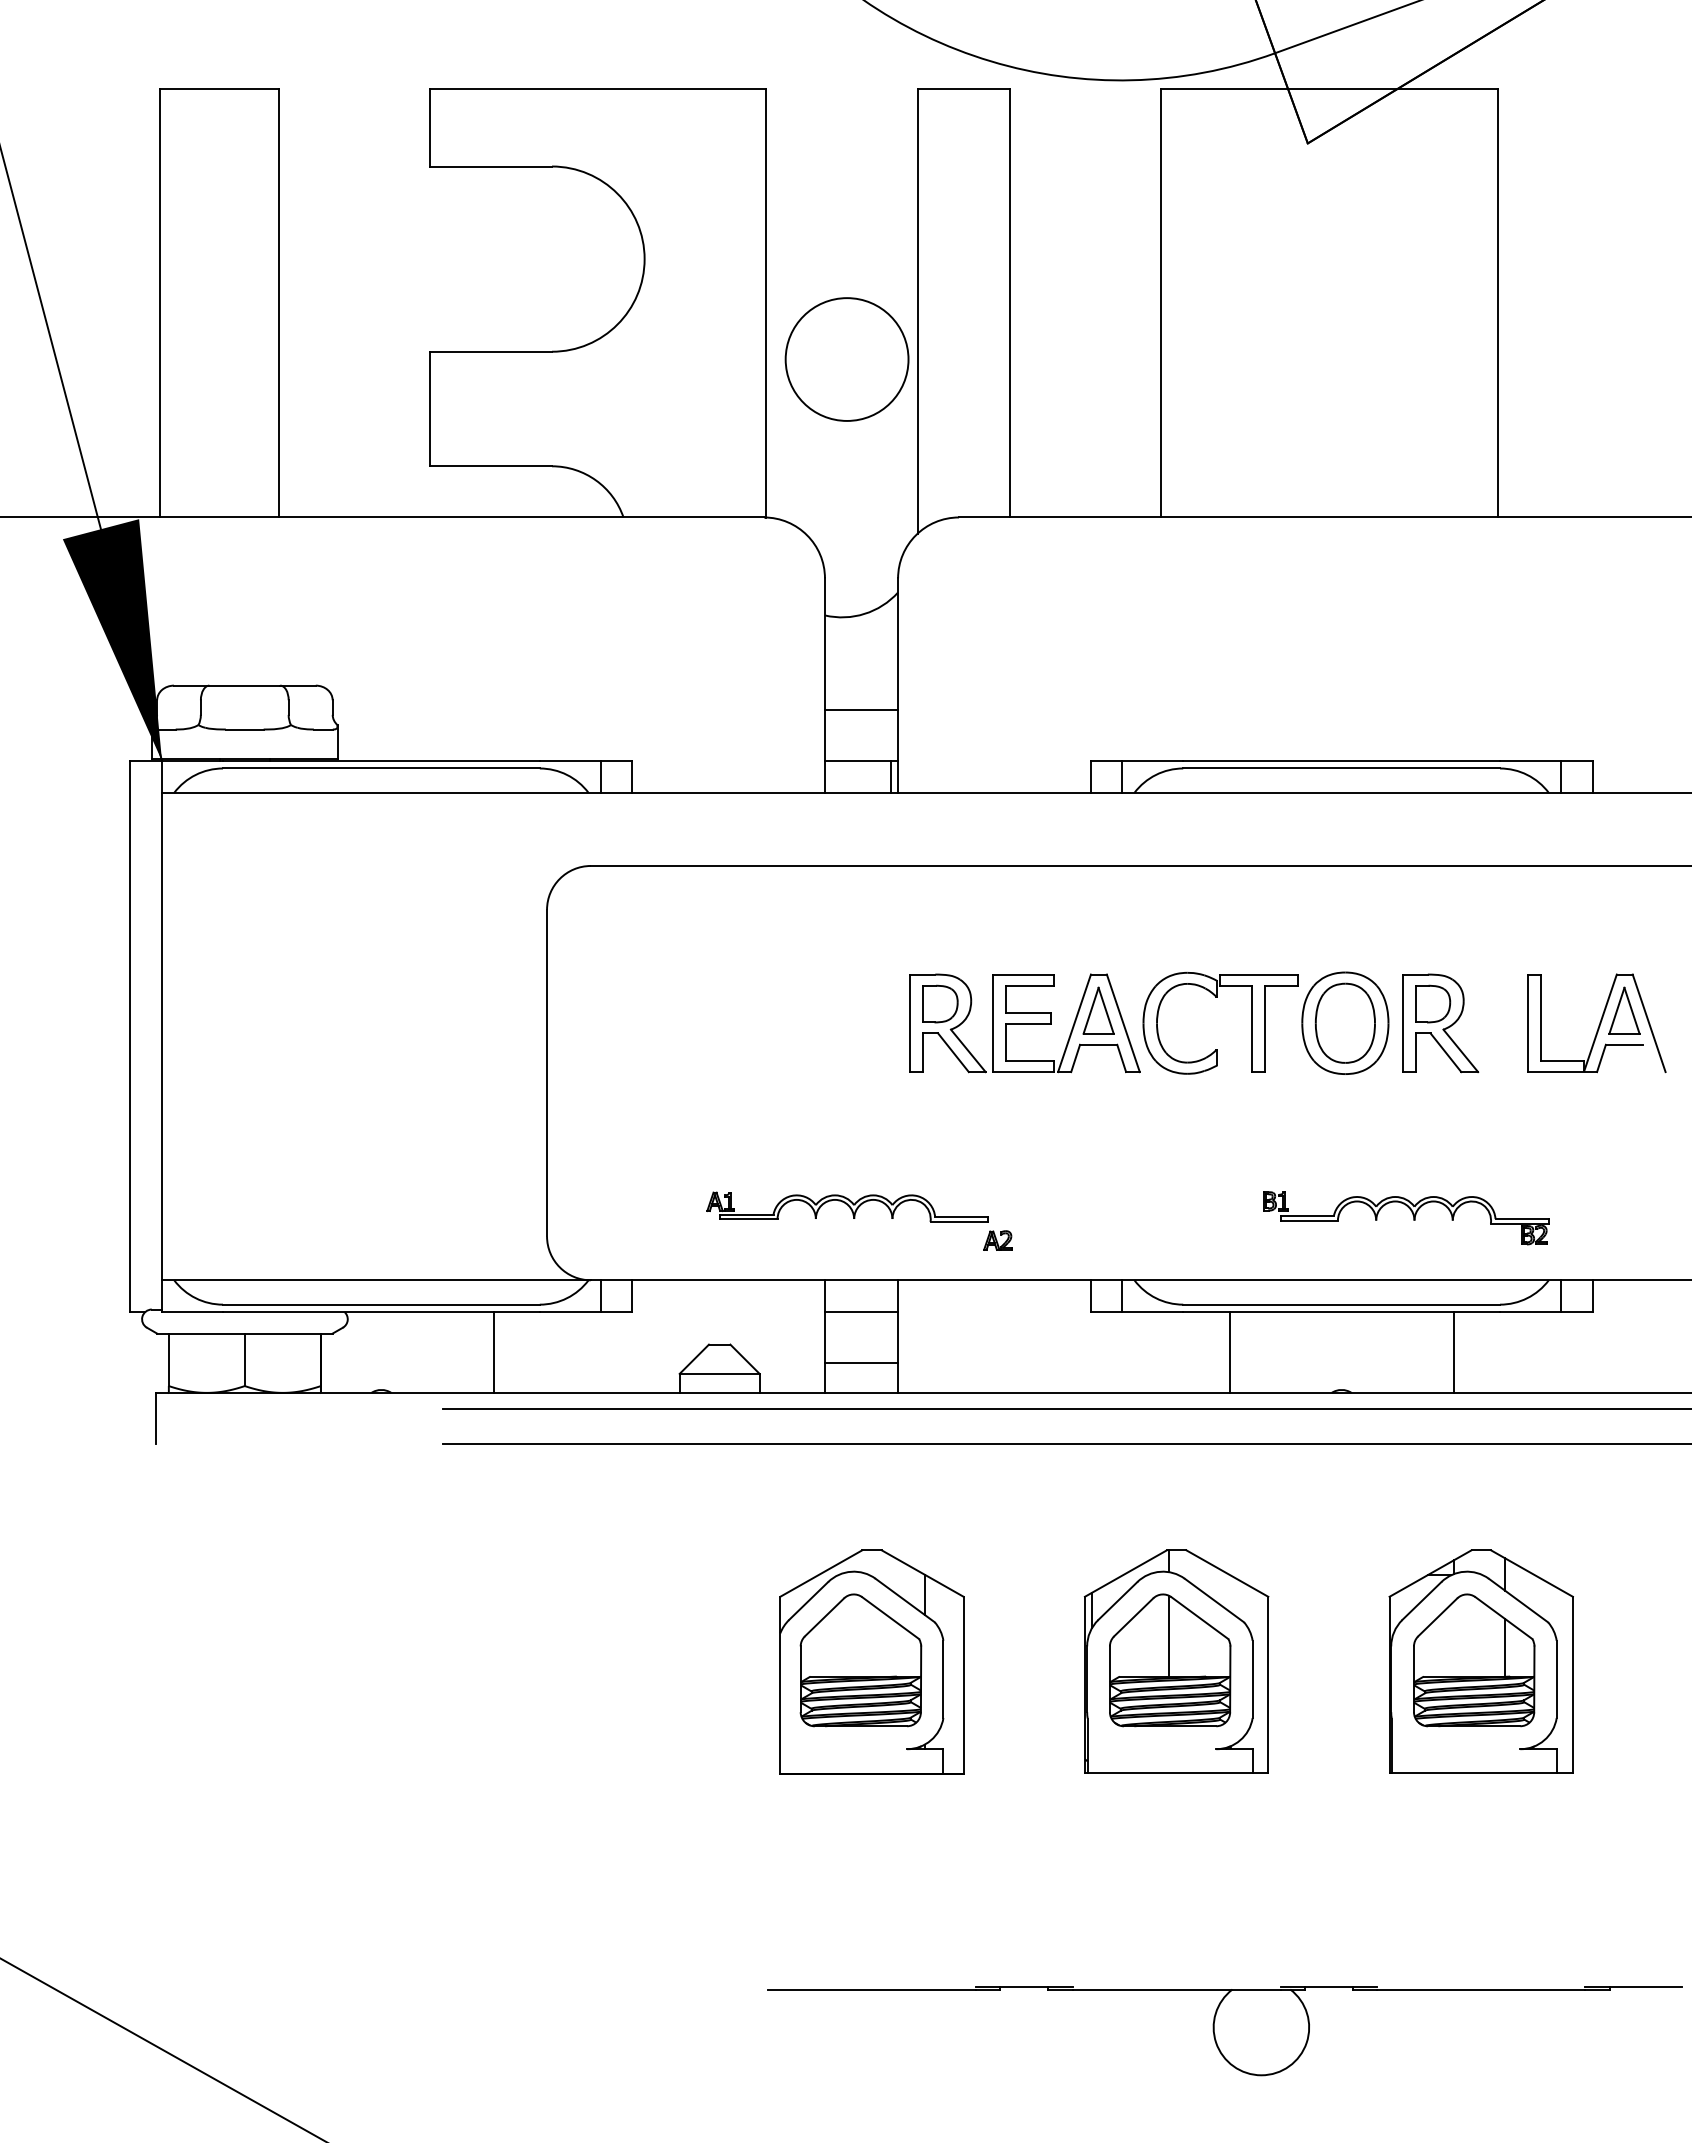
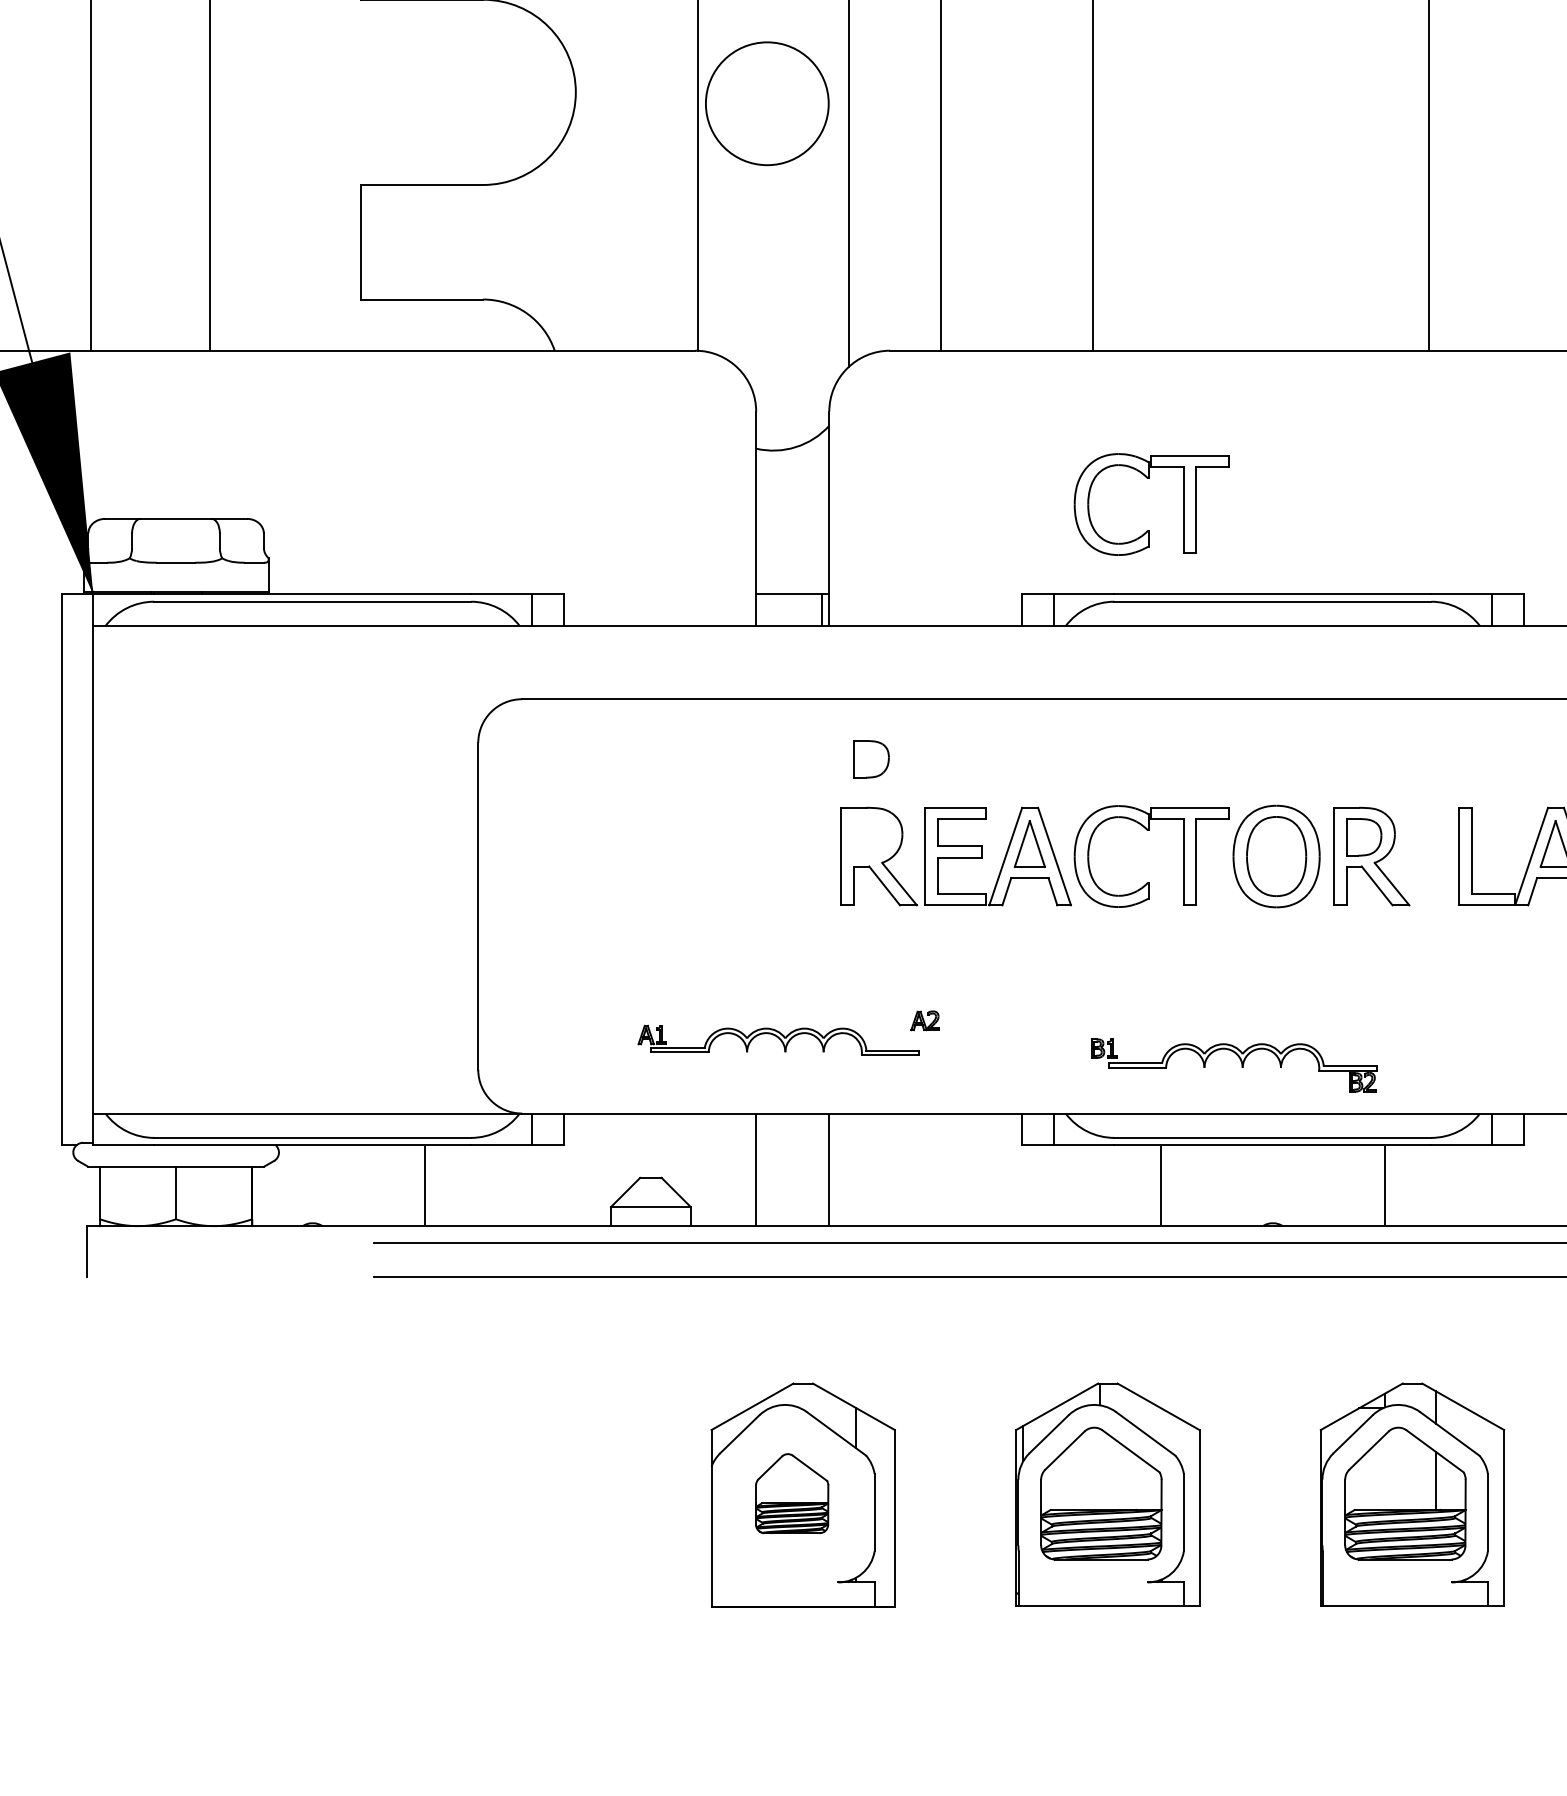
circle: (846, 359) -> (766, 103), moved
part: (1217, 645) -> (1148, 478), added
line: (861, 710) -> (792, 543), removed
part: (940, 1003) -> (871, 758), moved
part: (1412, 1215) -> (1240, 1062), moved
part: (997, 1240) -> (924, 1020), moved
line: (861, 1311) -> (792, 1144), removed
line: (861, 1362) -> (792, 1195), removed
line: (1168, 1635) -> (1099, 1468), removed
part: (860, 1660) -> (791, 1493), size x0.6

